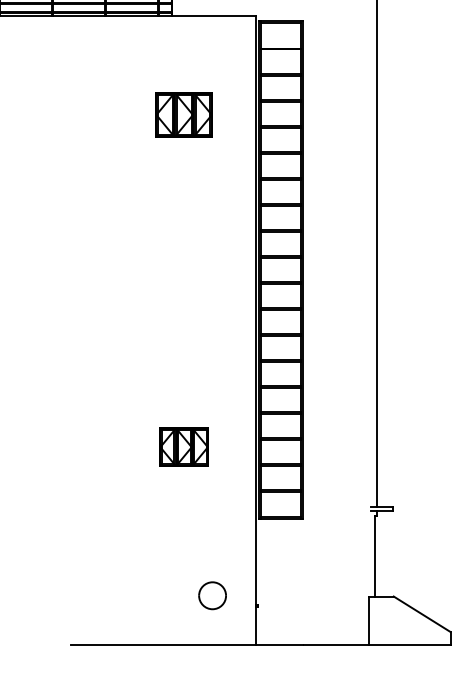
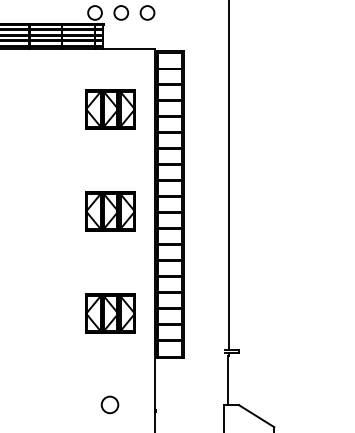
part: (184, 115) -> (110, 109), size x1.43
part: (184, 281) -> (110, 211), added
part: (184, 447) -> (110, 313), size x1.67
part: (211, 595) -> (109, 404), moved

